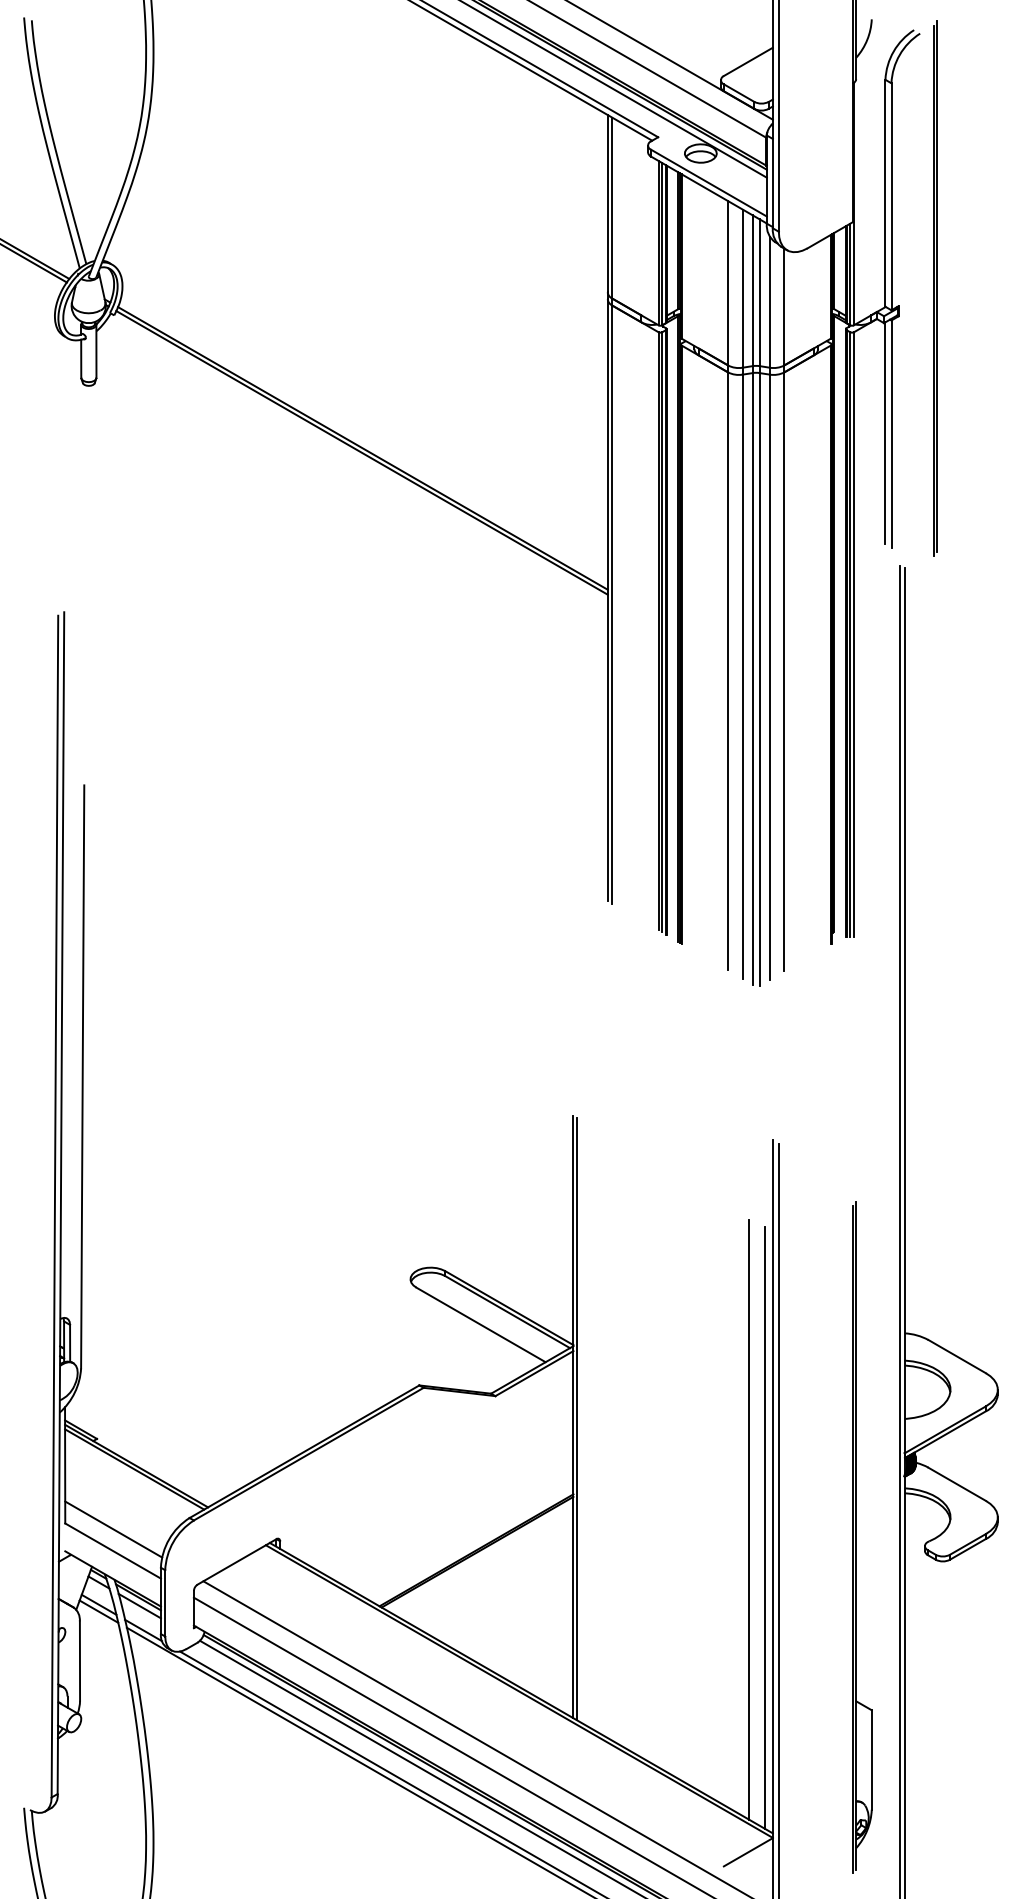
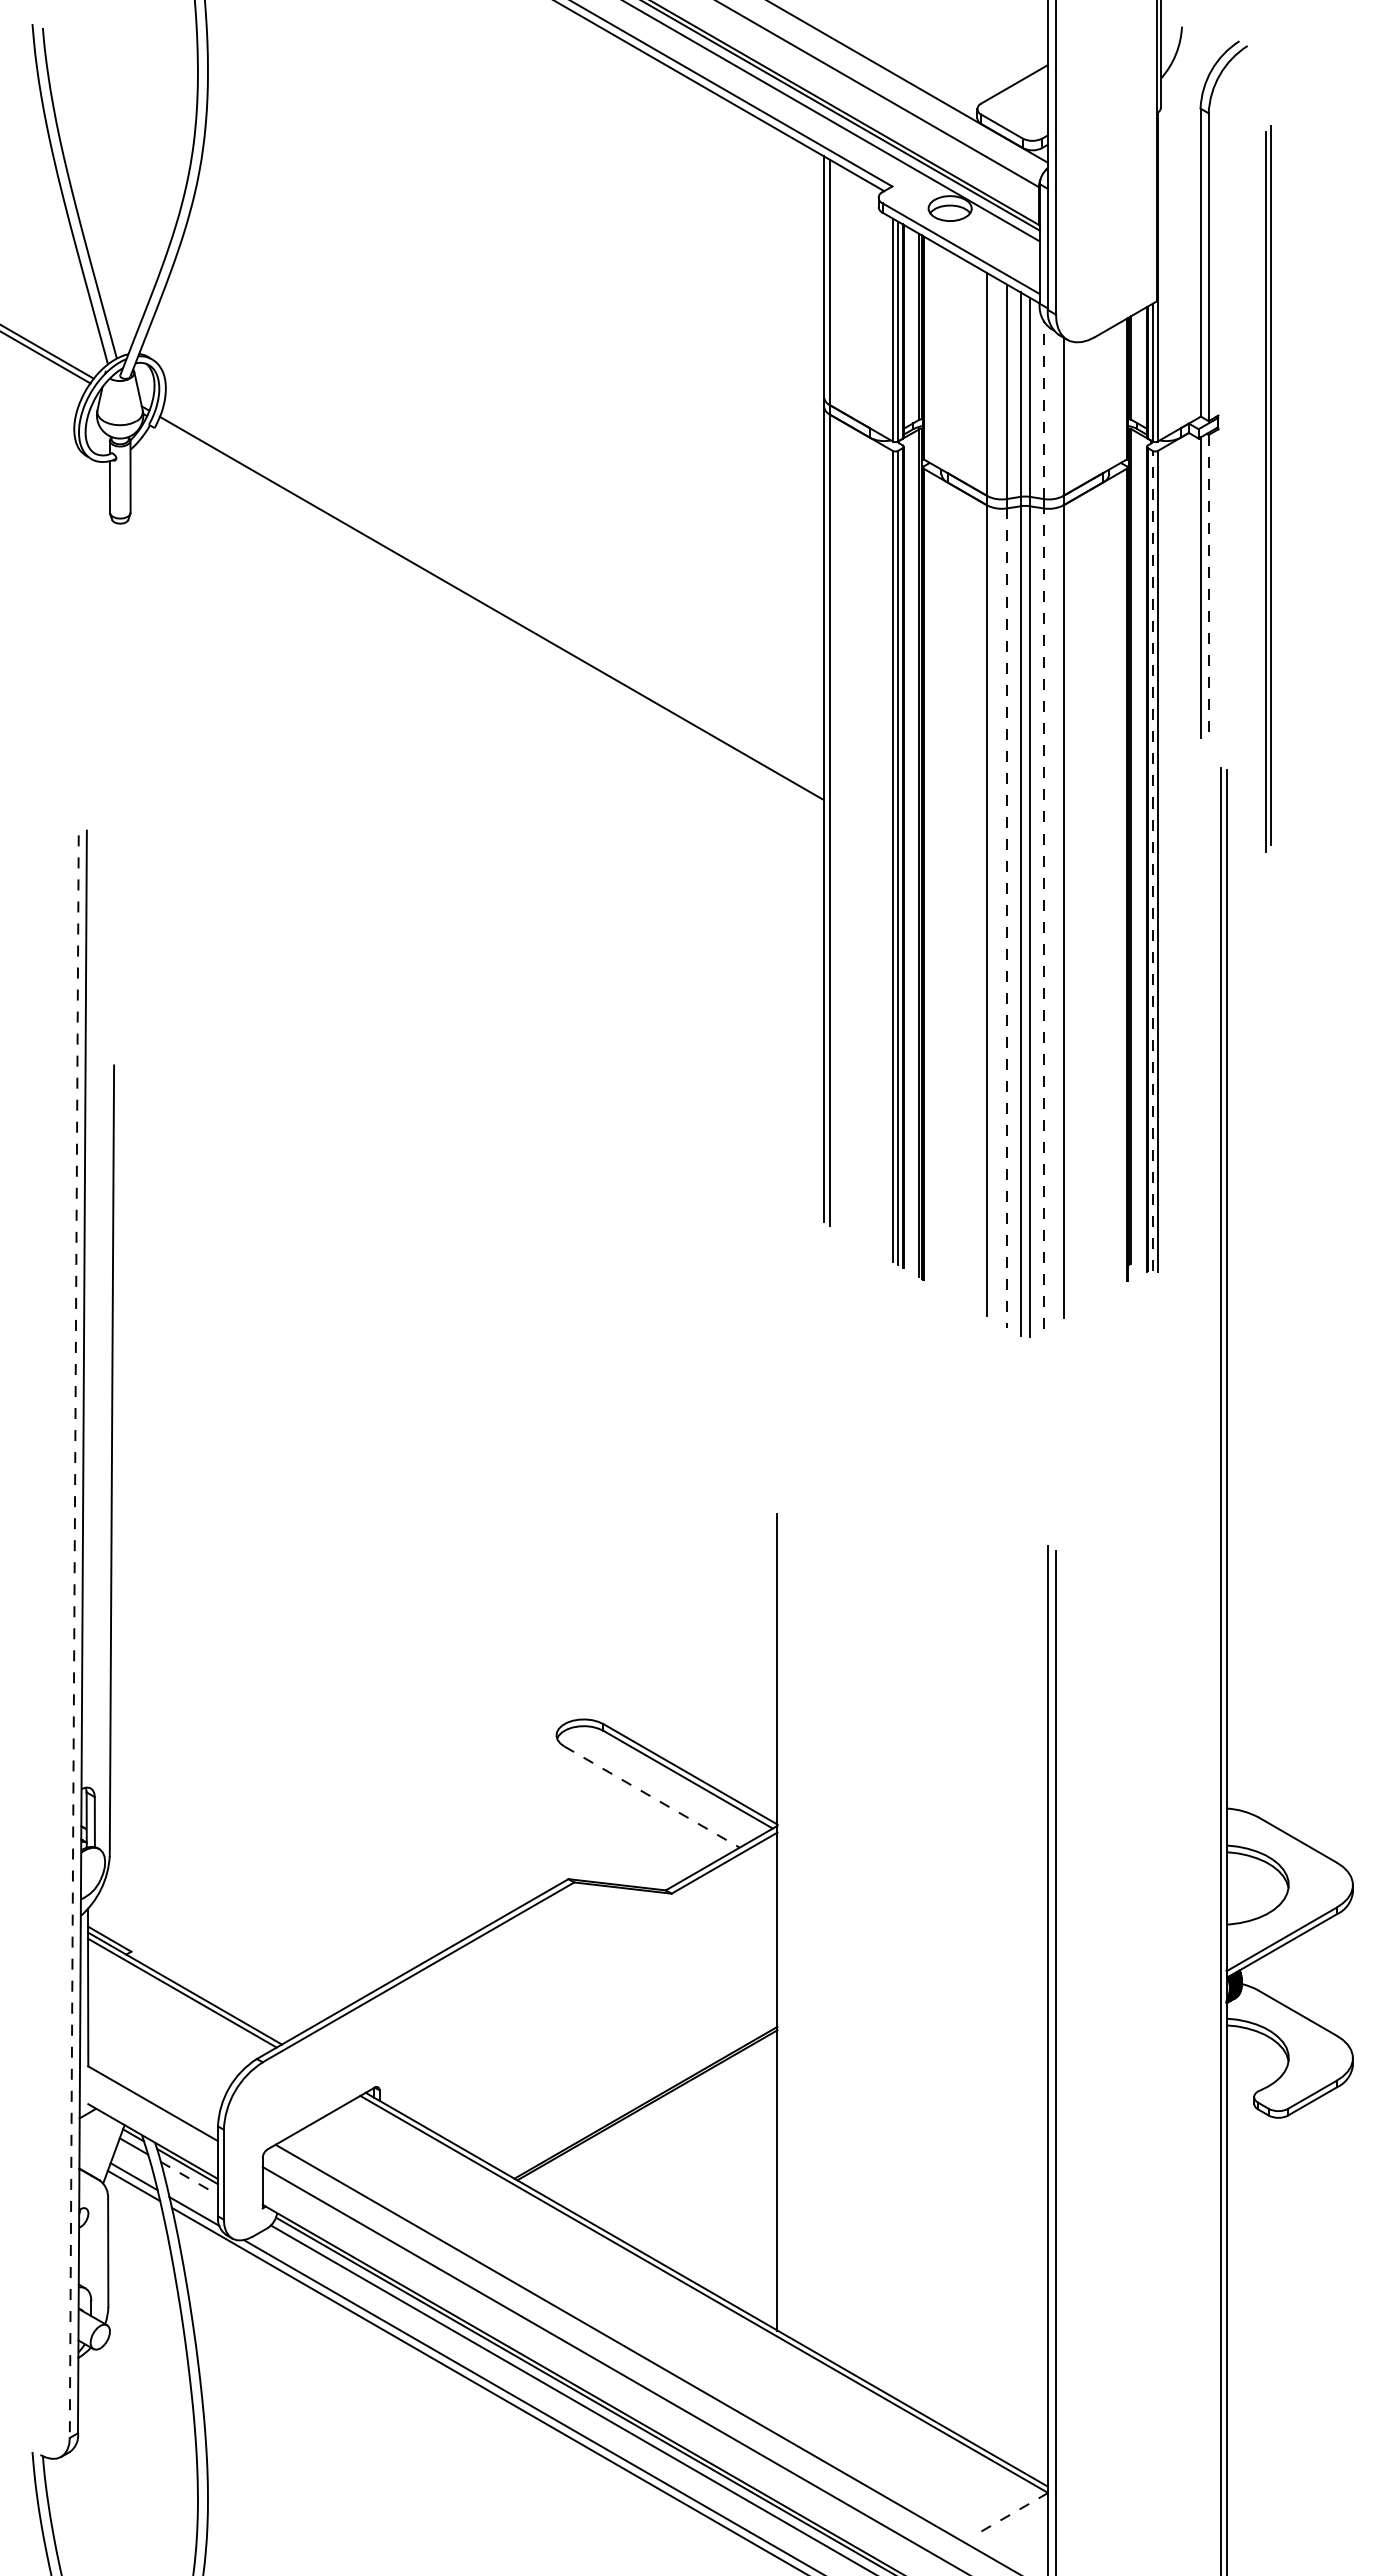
part: (935, 288) -> (1268, 488), moved
line: (769, 302) -> (1043, 410), solid -> dashed
line: (891, 433) -> (1208, 588), solid -> dashed
line: (361, 452) -> (490, 614), removed
line: (850, 634) -> (1152, 860), solid -> dashed
line: (742, 677) -> (1006, 918), solid -> dashed
line: (769, 677) -> (1043, 918), solid -> dashed
line: (55, 1207) -> (74, 1637), solid -> dashed
line: (481, 1325) -> (652, 1797), solid -> dashed
line: (576, 1418) -> (781, 1924), removed
line: (748, 1519) -> (1015, 2061), removed
line: (764, 1527) -> (1036, 2071), removed
line: (113, 1529) -> (153, 2074), removed
part: (856, 1537) -> (1161, 2085), removed
line: (139, 1606) -> (189, 2178), solid -> dashed
line: (748, 1852) -> (1015, 2512), solid -> dashed

